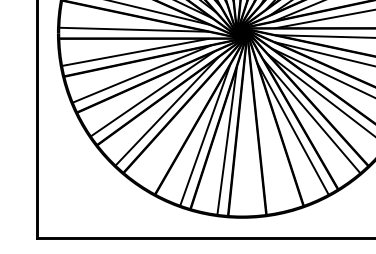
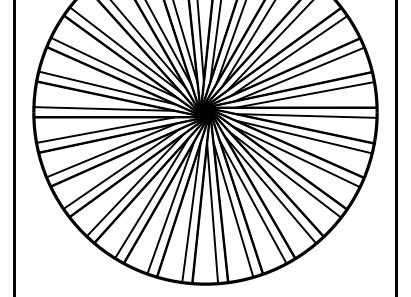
line: (184, 125) -> (151, 198), added
line: (272, 137) -> (233, 209), added
line: (249, 141) -> (212, 213), added

